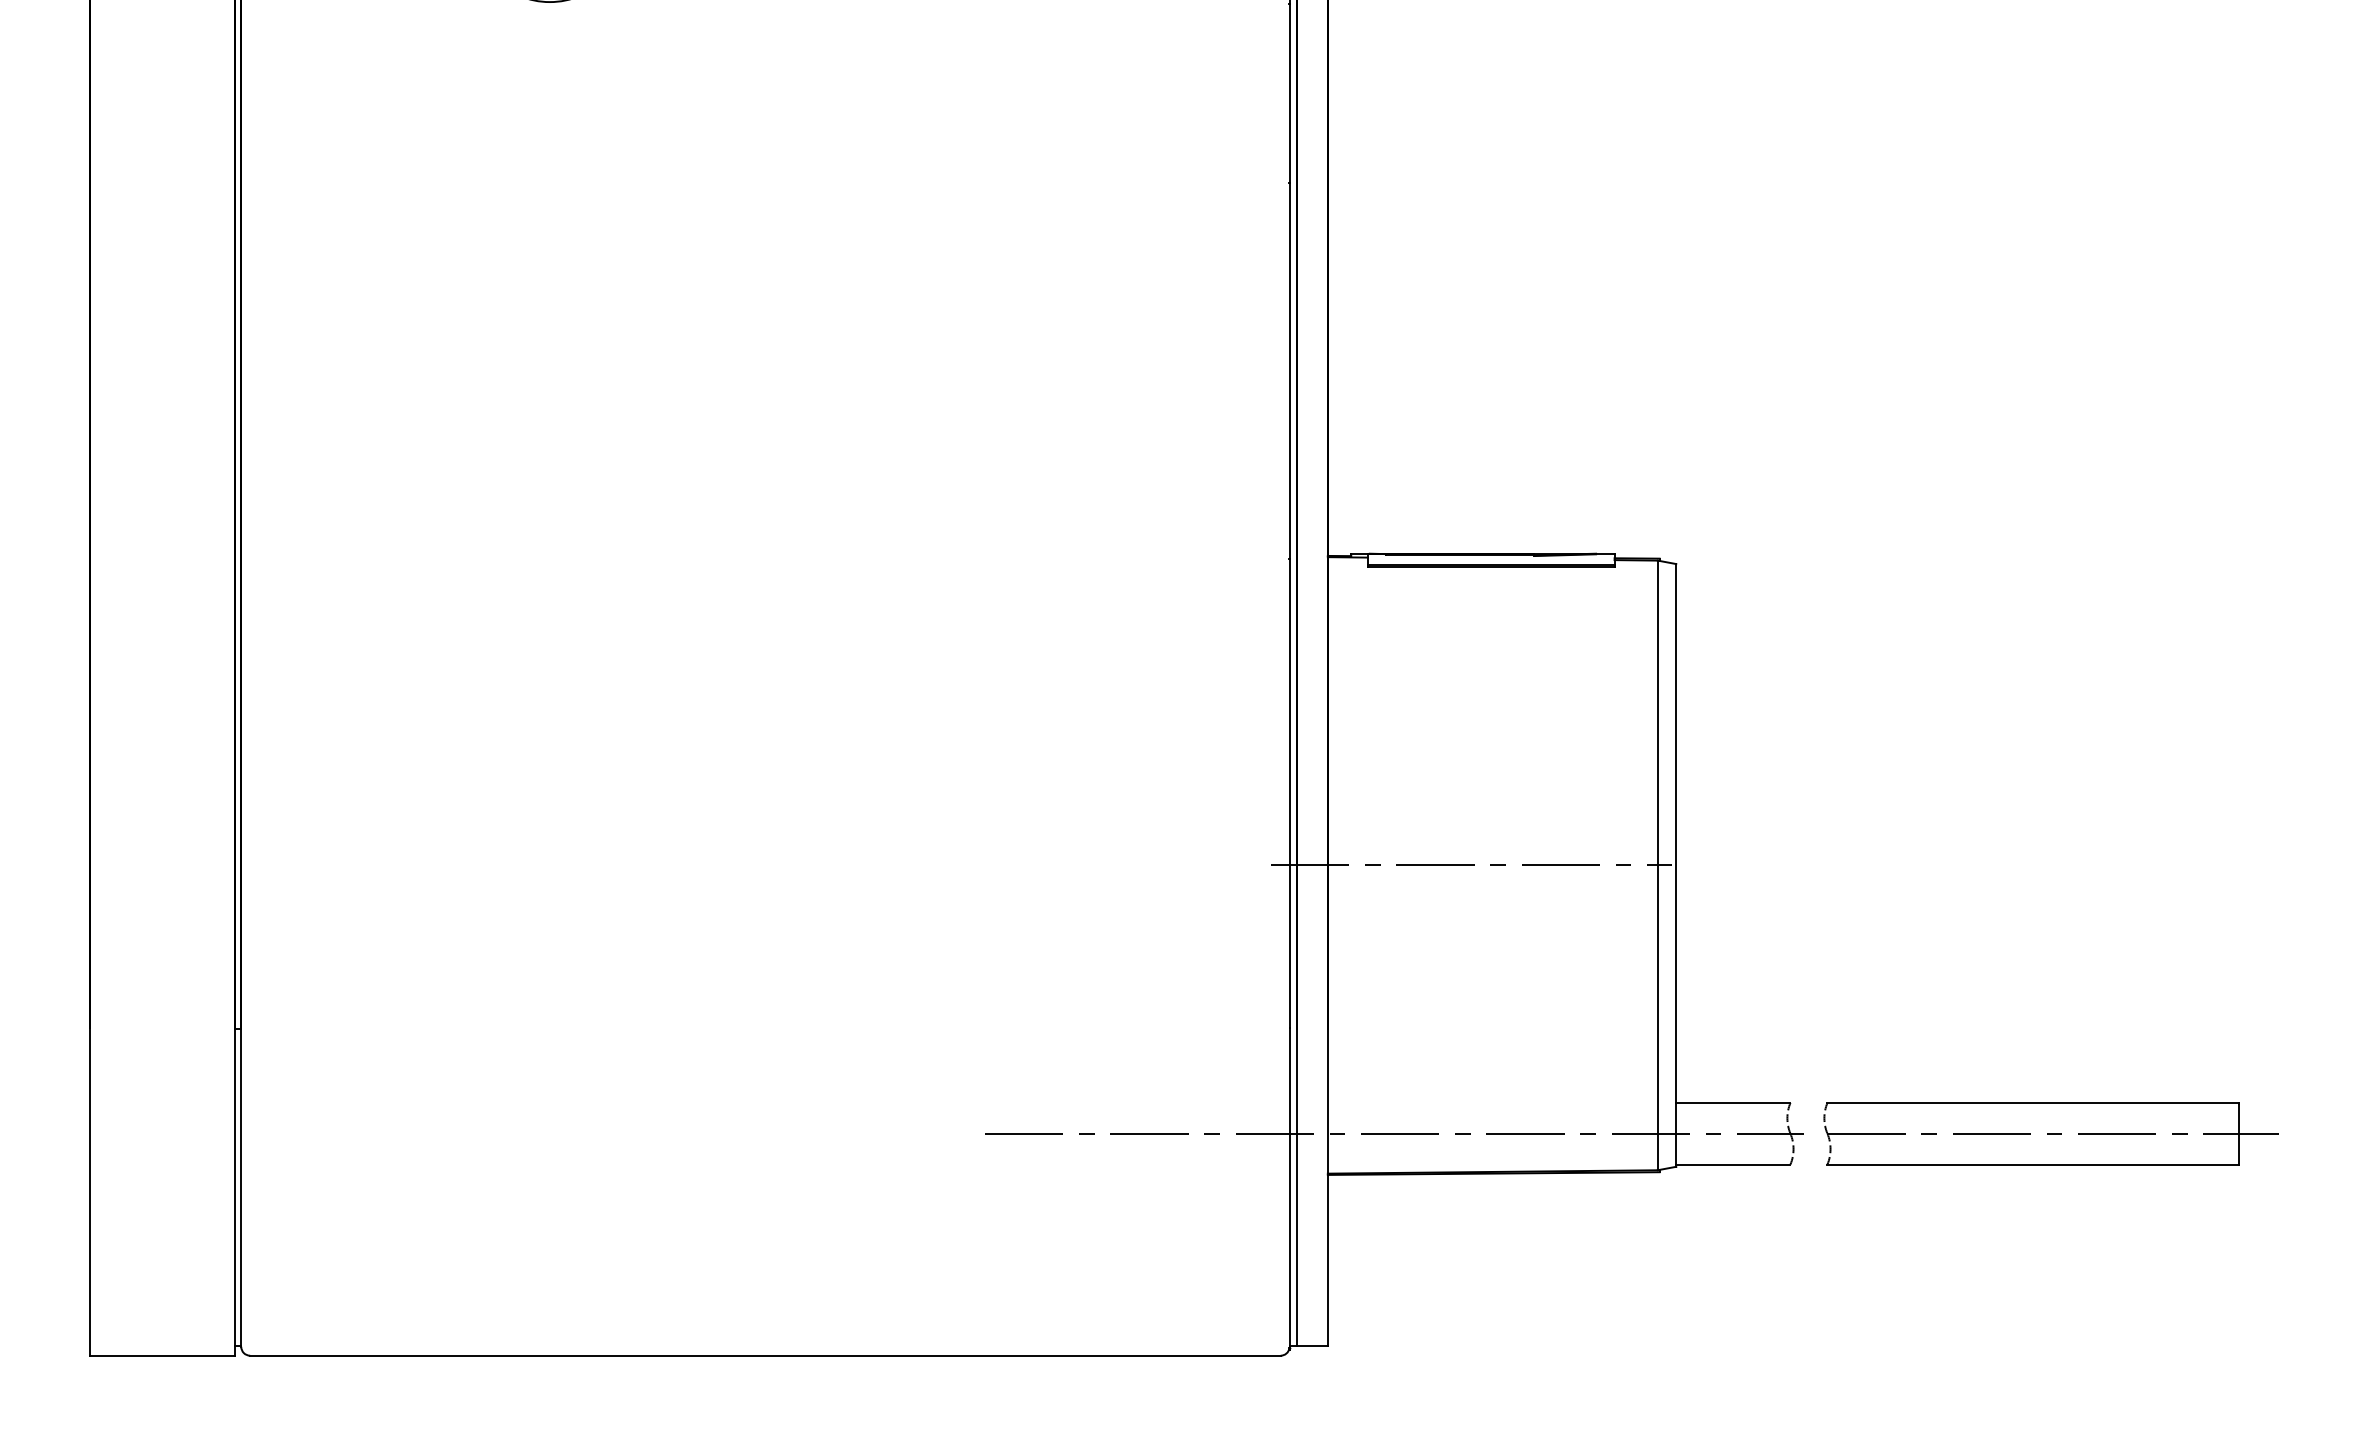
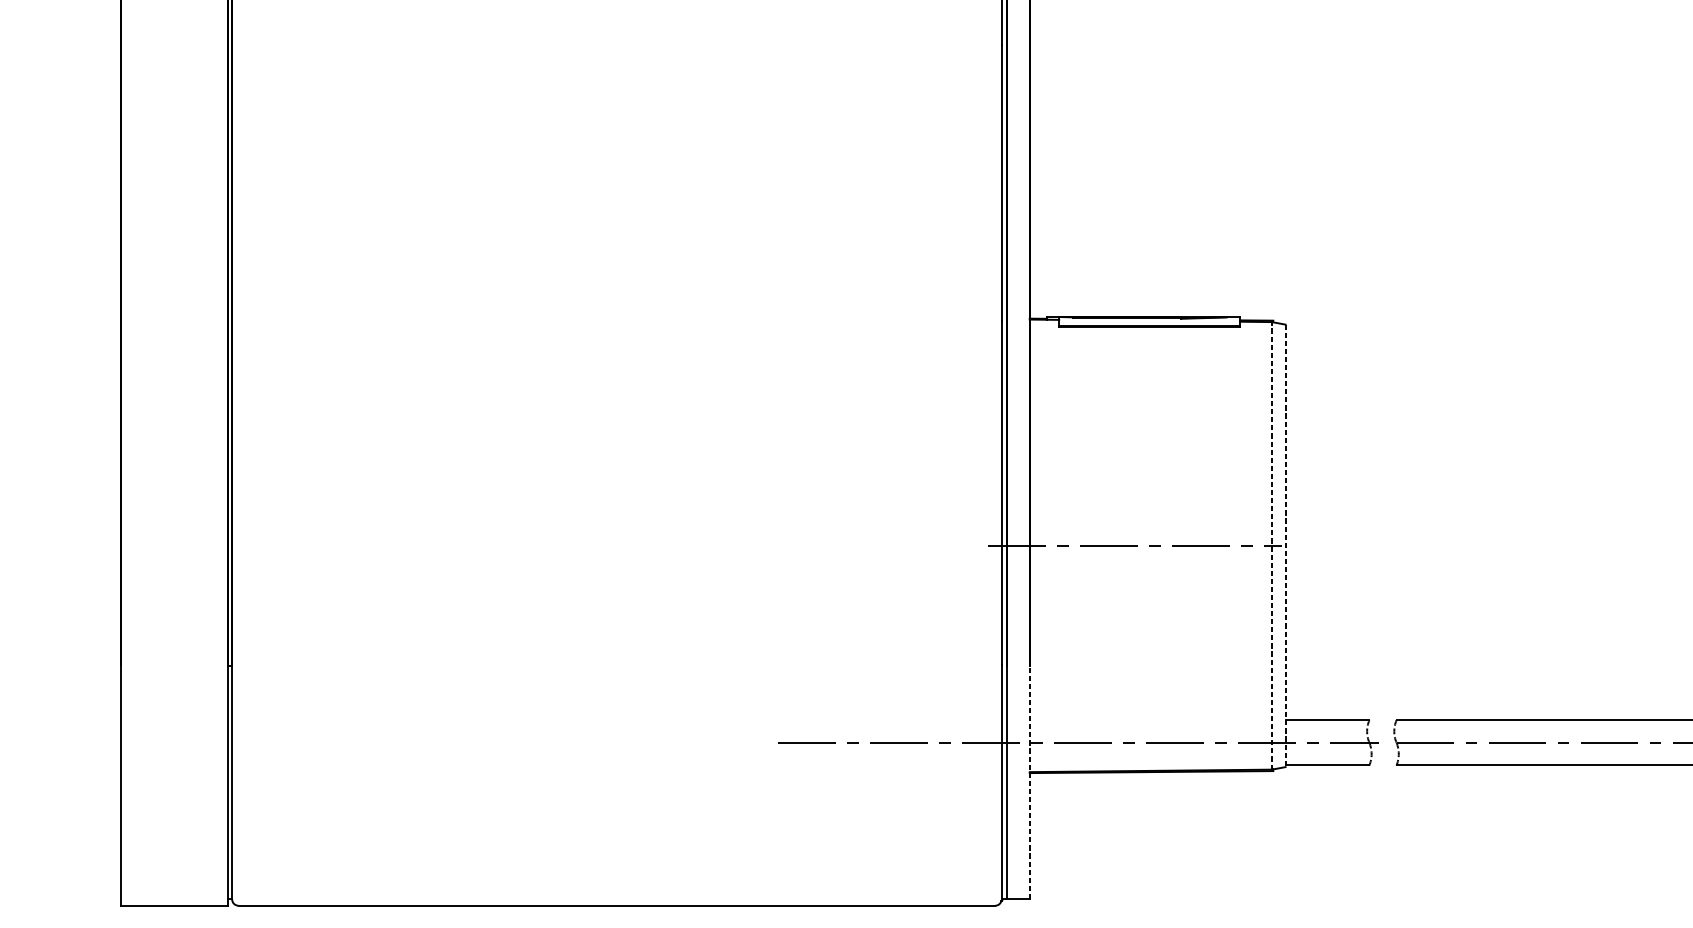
line: (1657, 865) -> (1271, 545), solid -> dashed
line: (1676, 865) -> (1285, 545), solid -> dashed
line: (1327, 1187) -> (1029, 782), solid -> dashed

